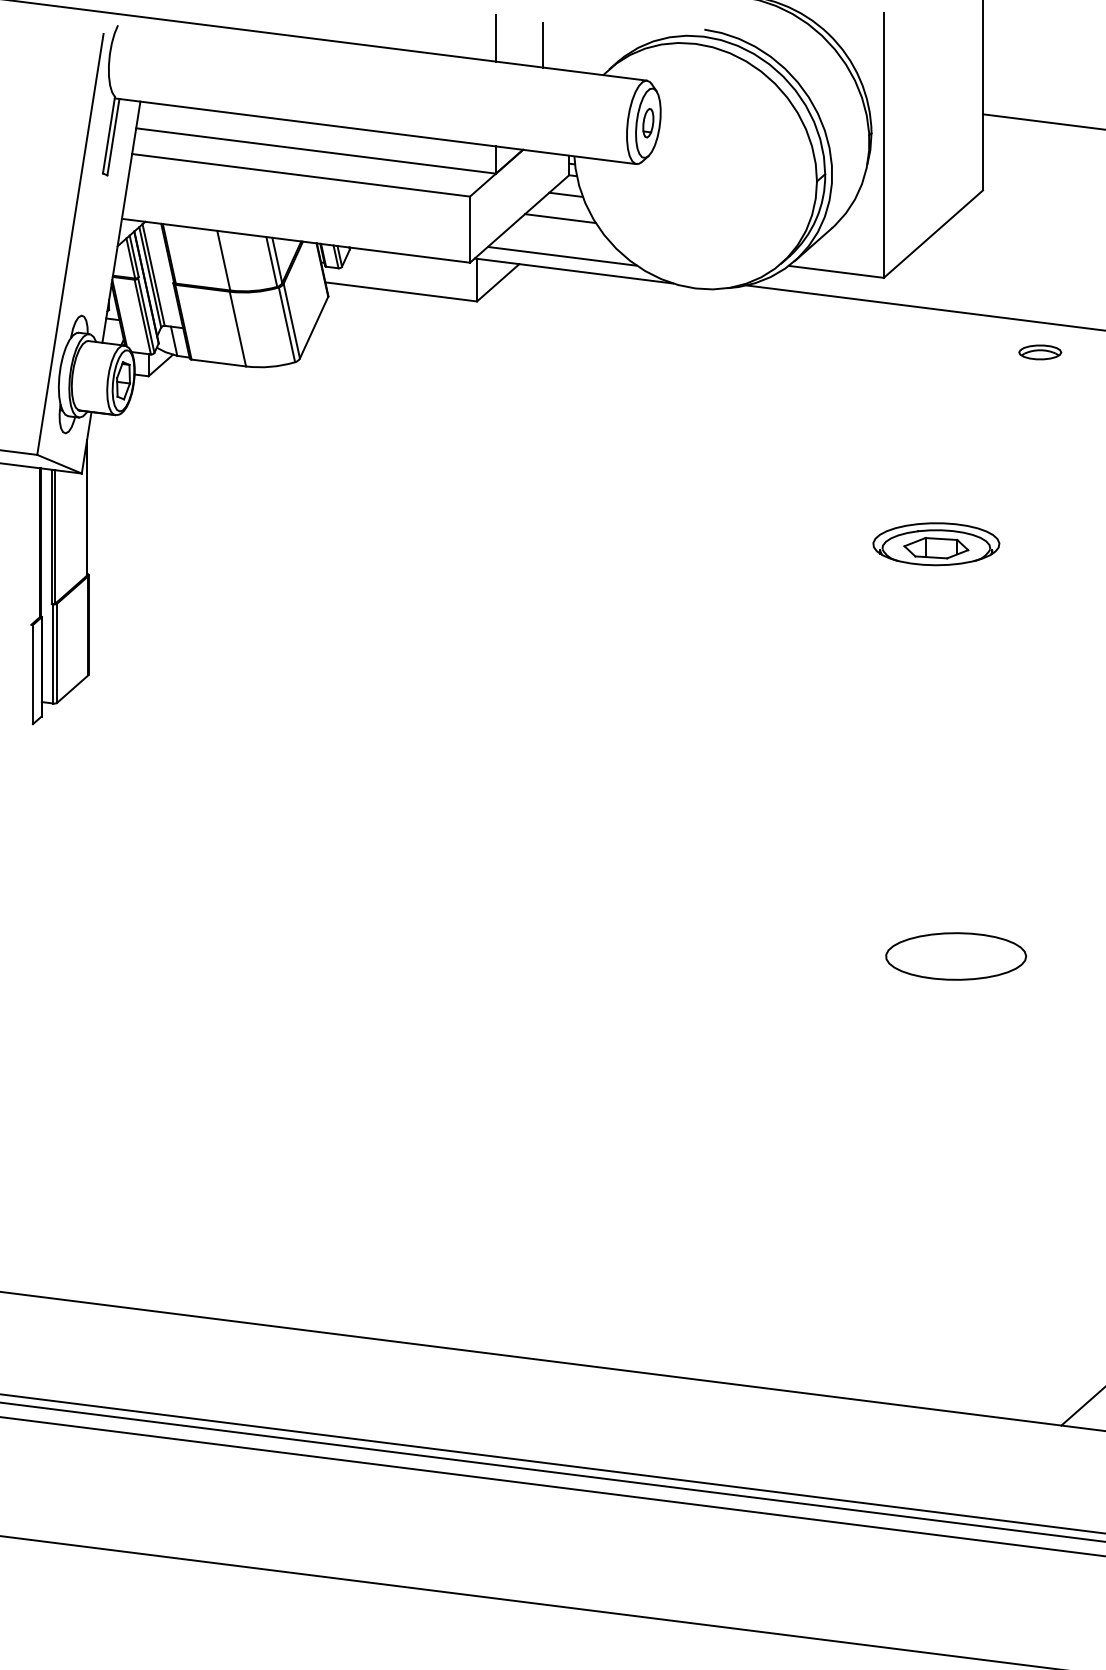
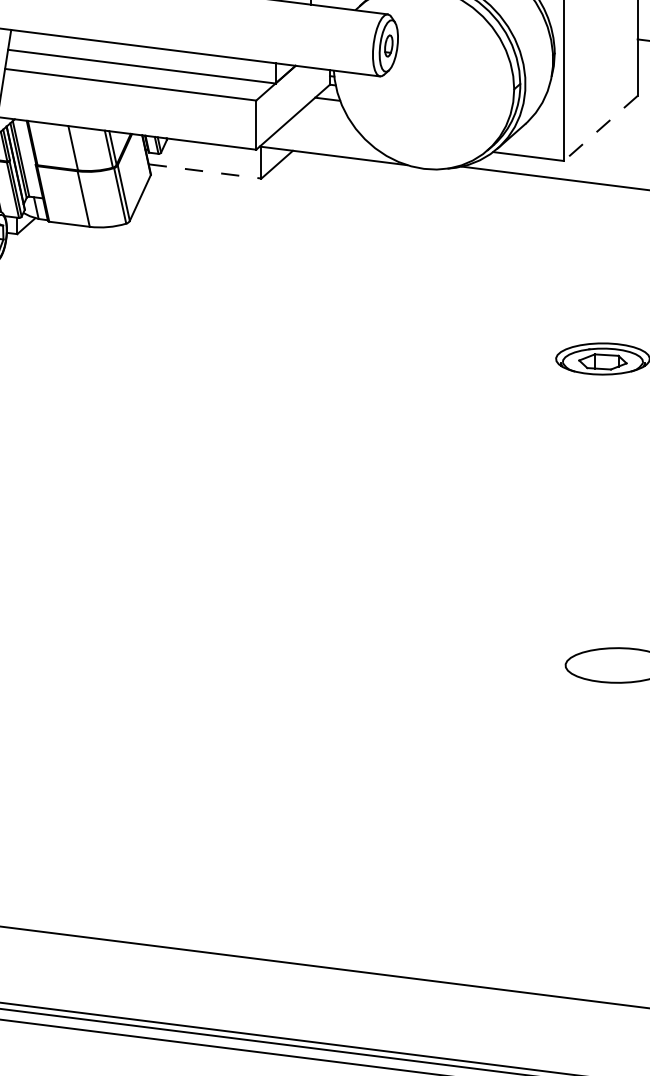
line: (560, 218) -> (323, 116), removed
line: (933, 234) -> (600, 128), solid -> dashed
line: (561, 255) -> (324, 144), removed
line: (401, 291) -> (205, 171), solid -> dashed

